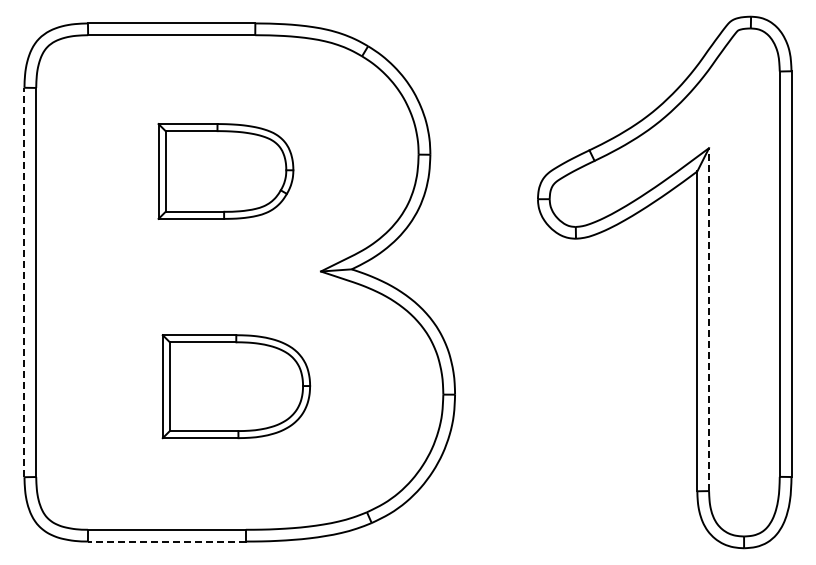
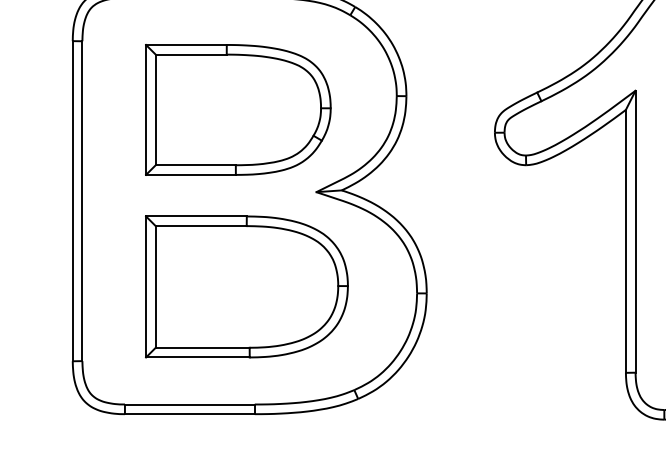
part: (225, 171) -> (238, 109), size x1.67
line: (24, 282) -> (72, 201), dashed -> solid
line: (709, 319) -> (635, 231), dashed -> solid
part: (236, 386) -> (247, 286), size x1.67
line: (166, 541) -> (189, 414), dashed -> solid

